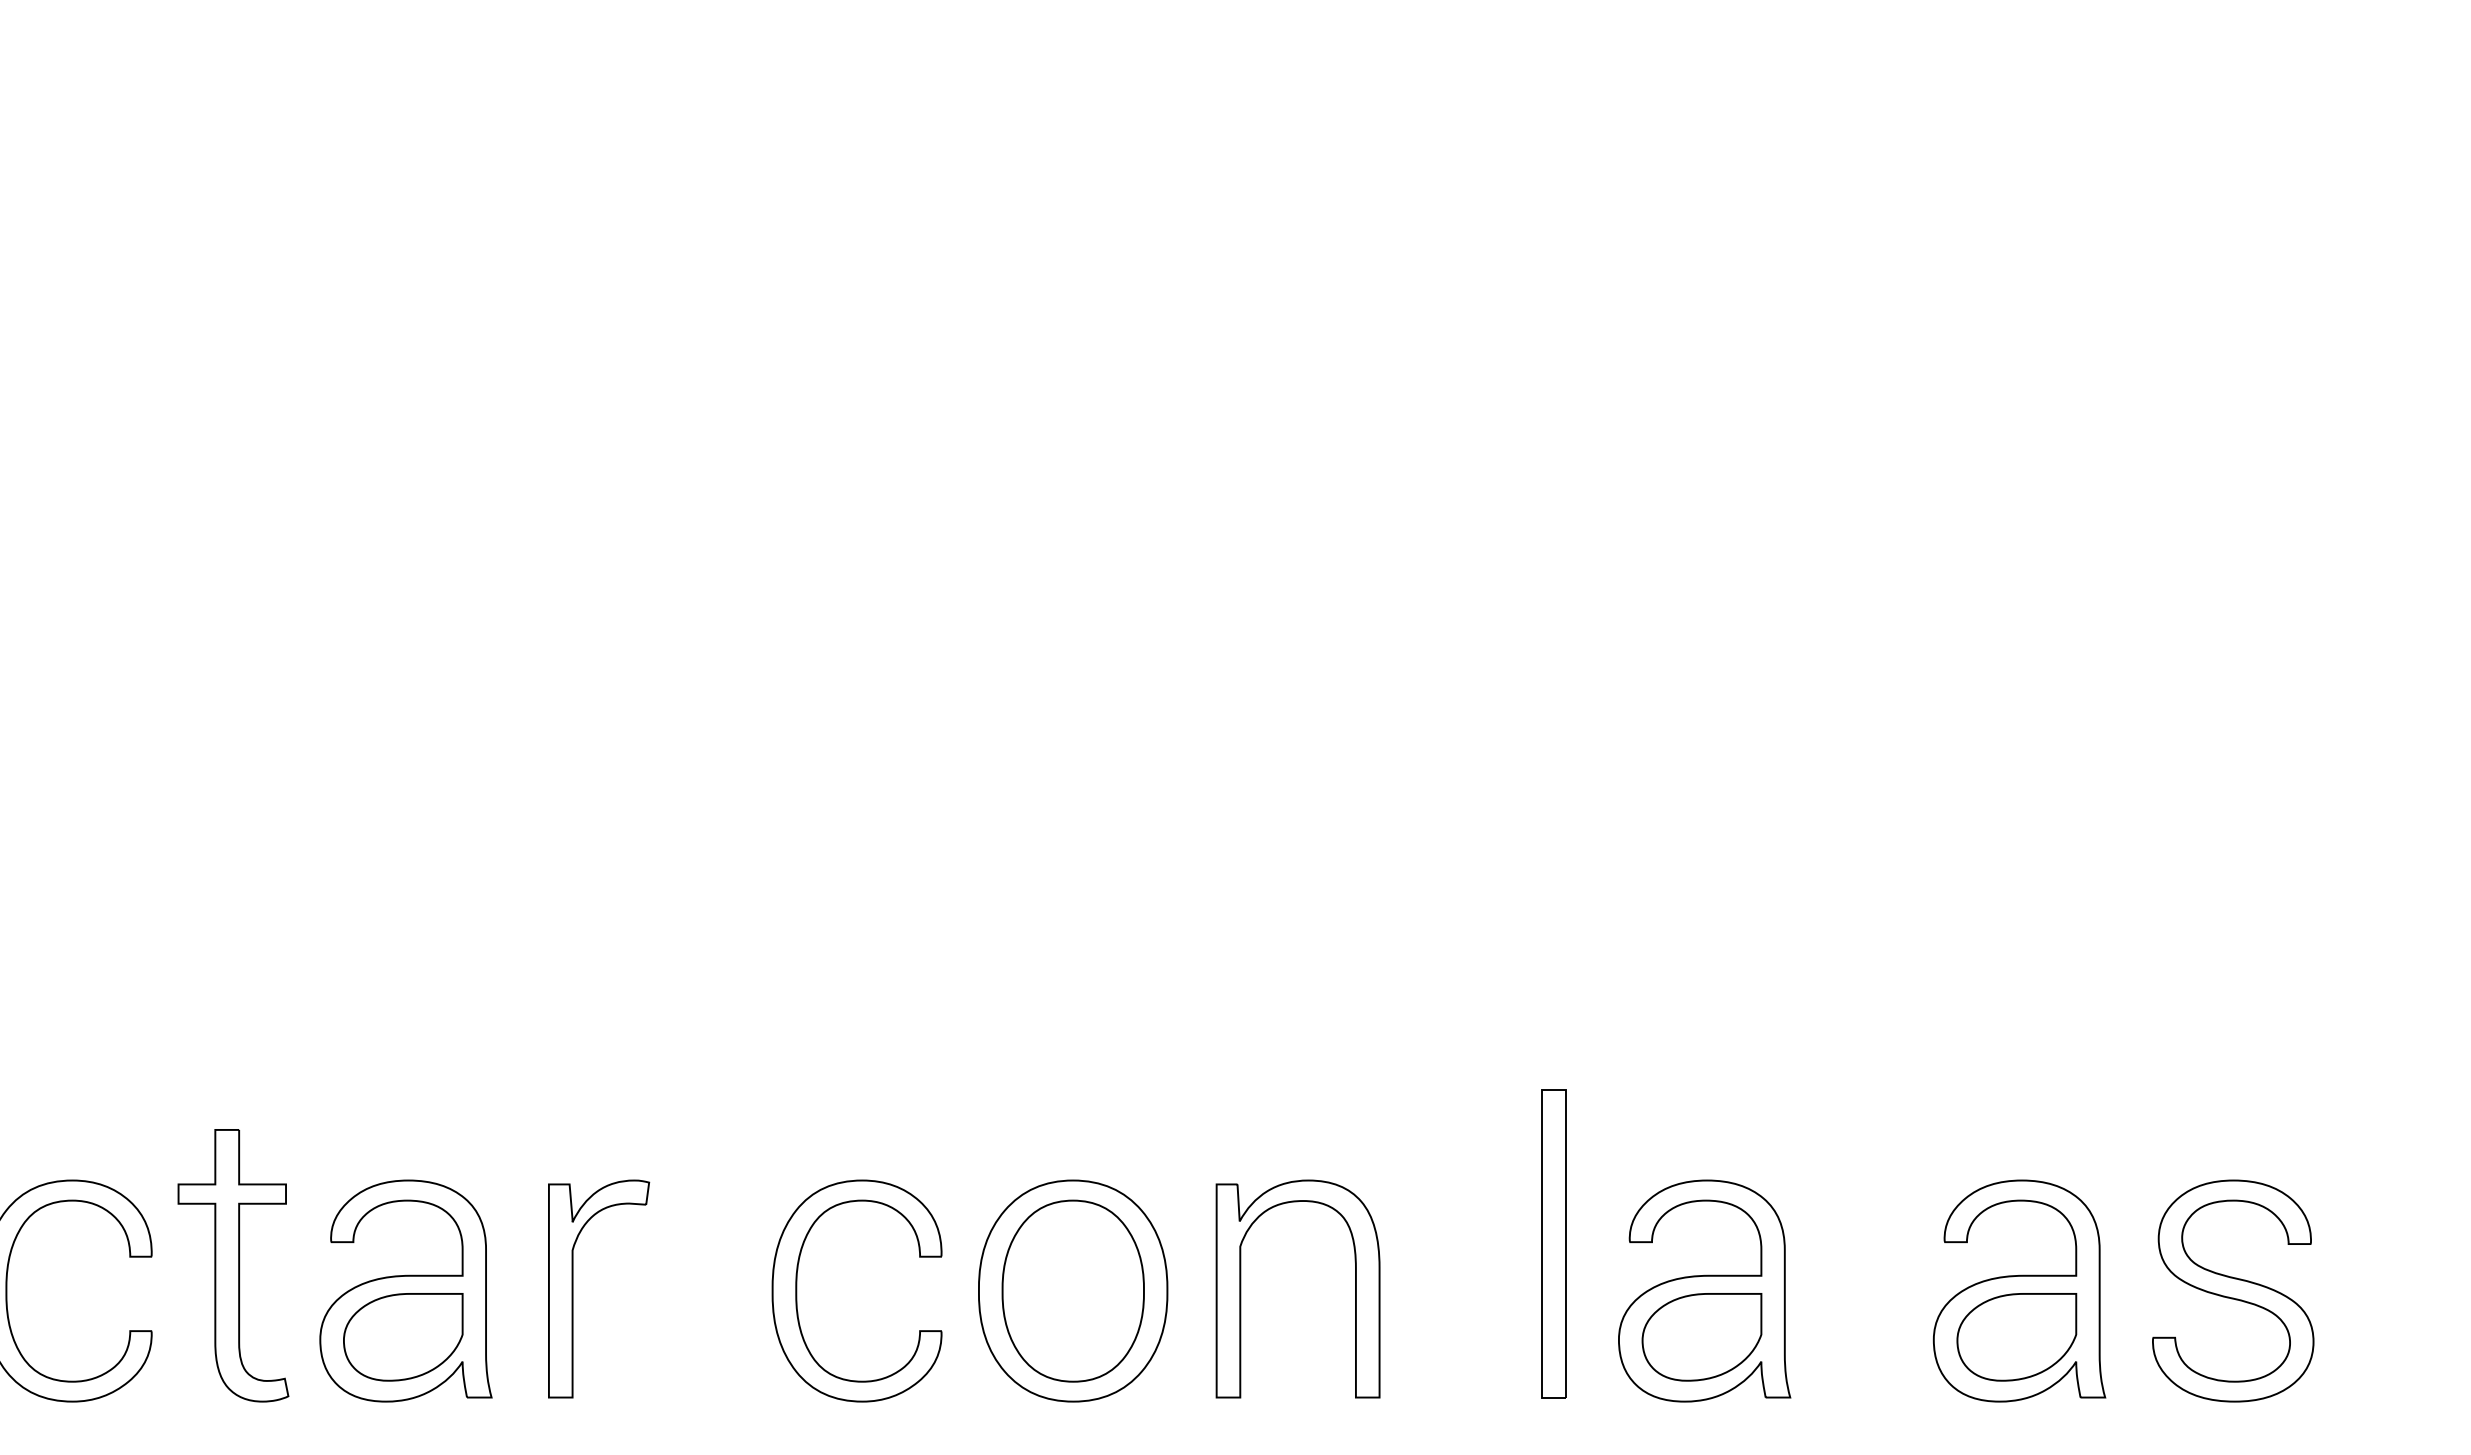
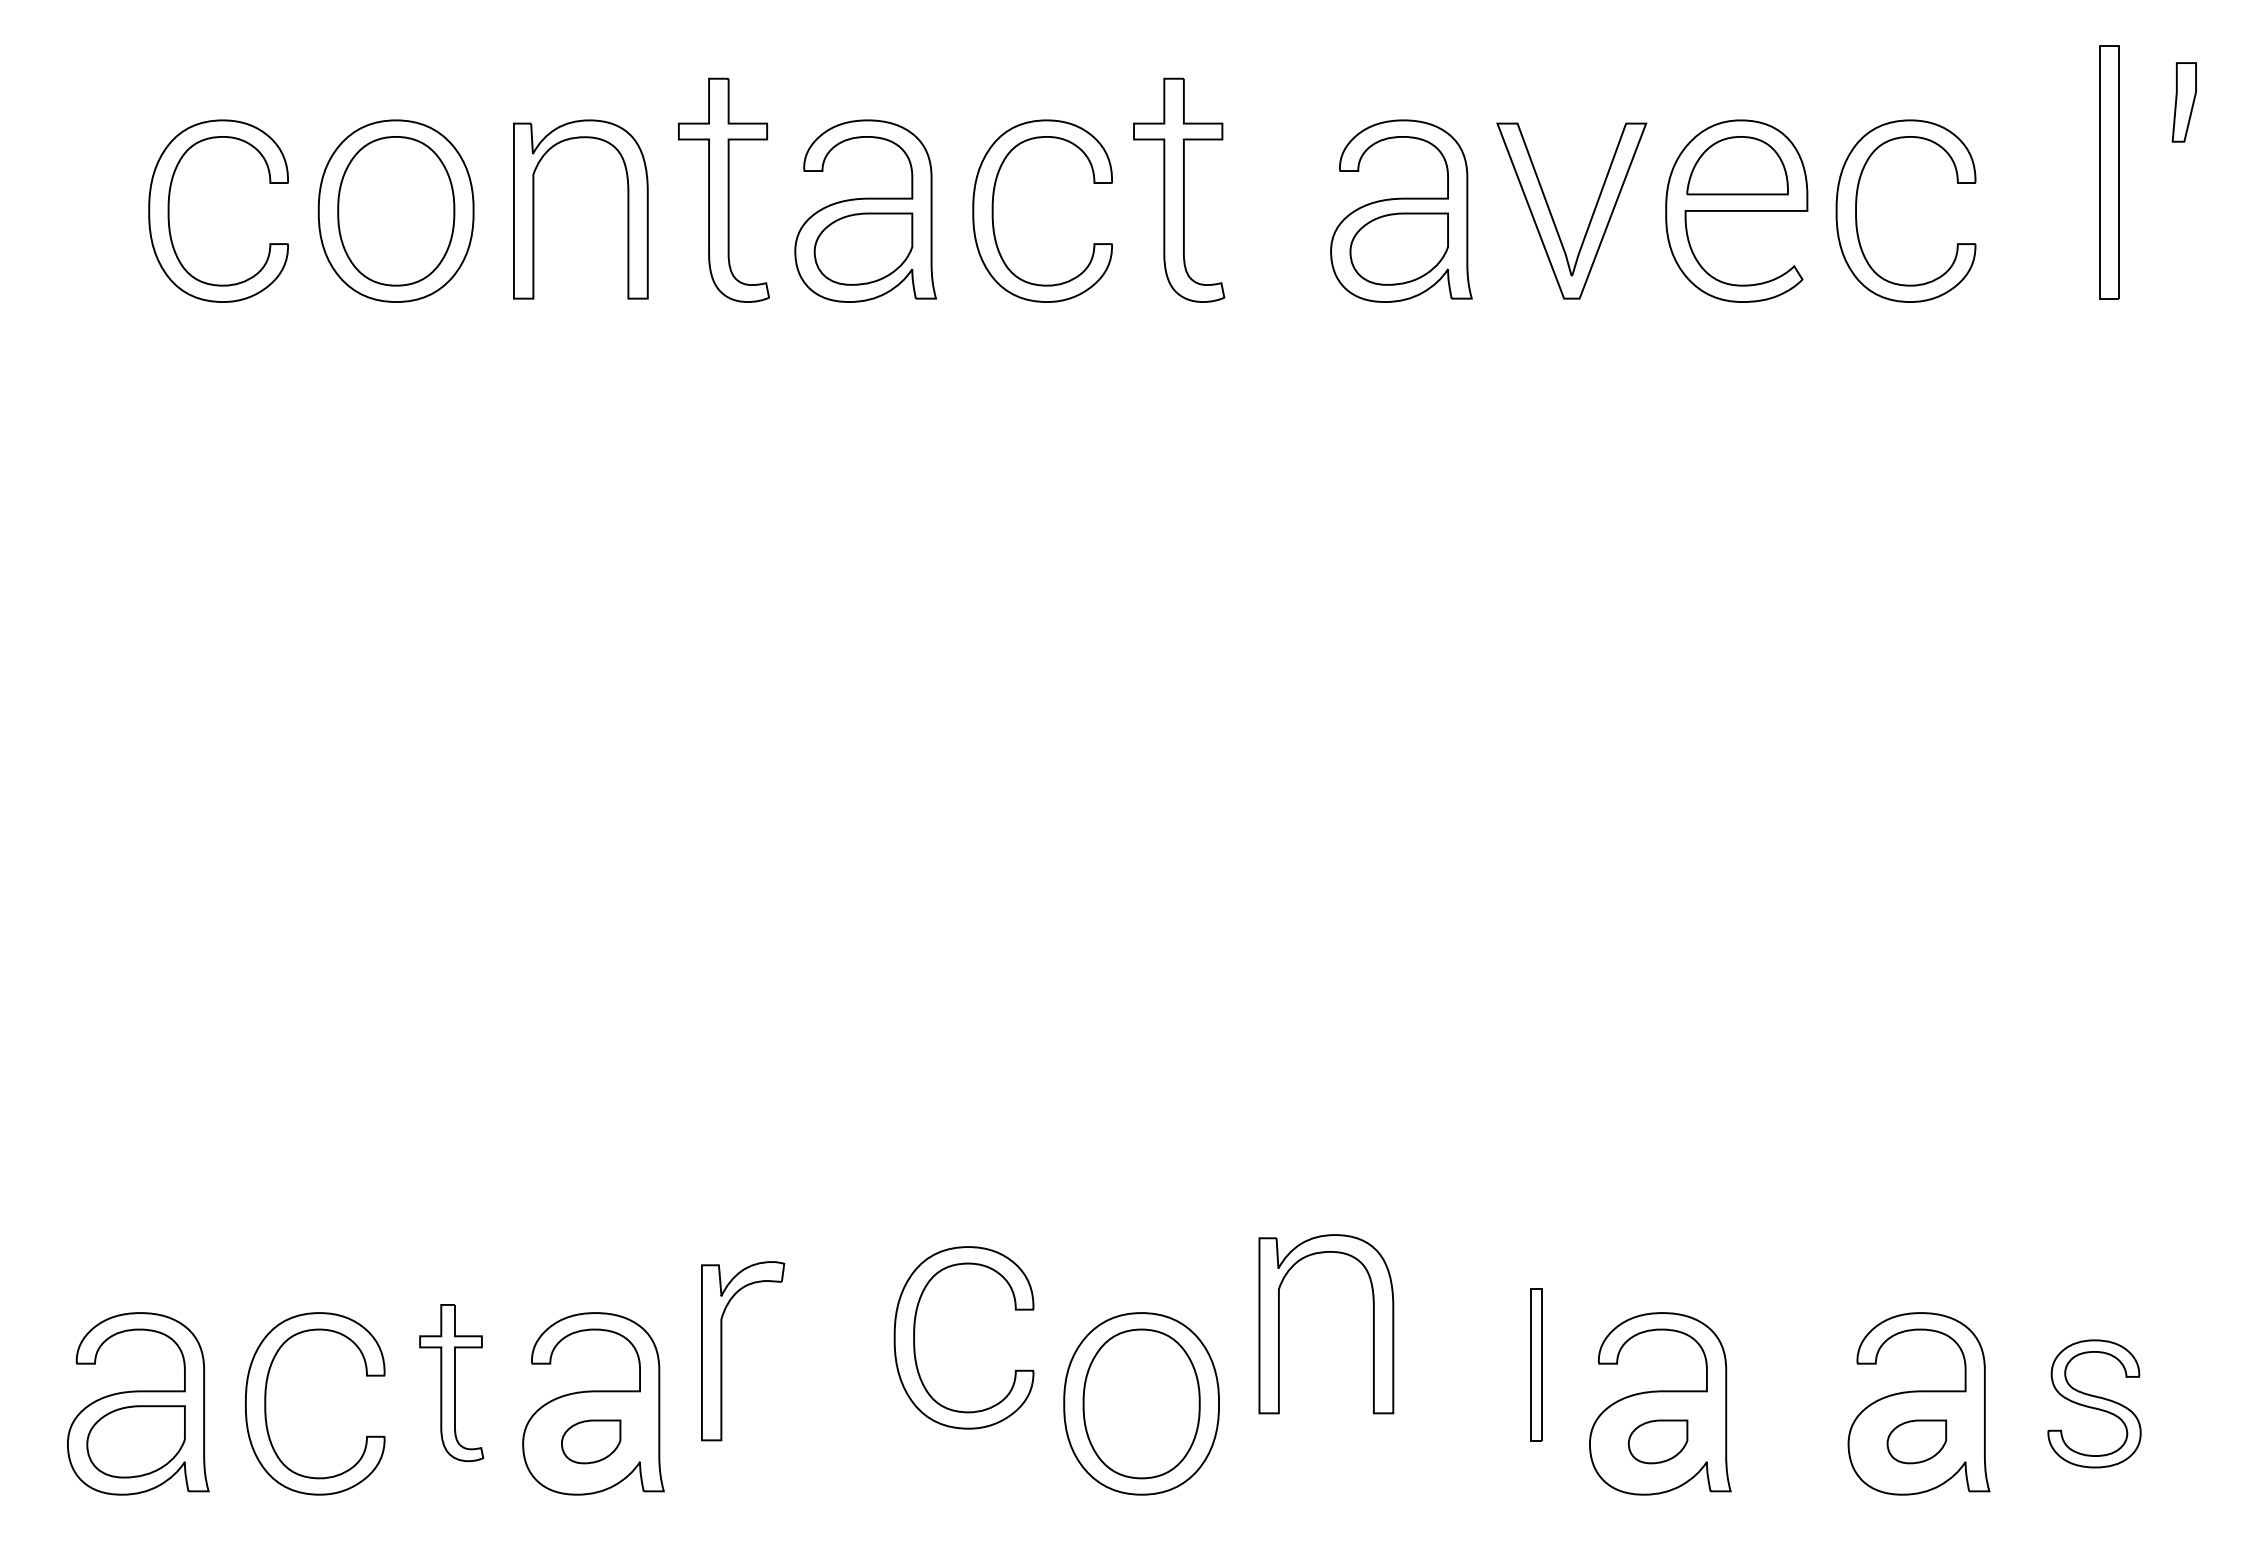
part: (1553, 1243) -> (1536, 1364), size x0.6
part: (233, 1265) -> (451, 1382), size x0.7
part: (797, 1282) -> (915, 1330), moved
part: (573, 1289) -> (722, 1351), moved
part: (1241, 1289) -> (1279, 1324), moved
part: (2233, 1290) -> (2094, 1403), size x0.7
part: (402, 1336) -> (590, 1441), size x0.6
part: (1701, 1336) -> (1657, 1441), size x0.6
part: (2016, 1336) -> (1916, 1441), size x0.6

